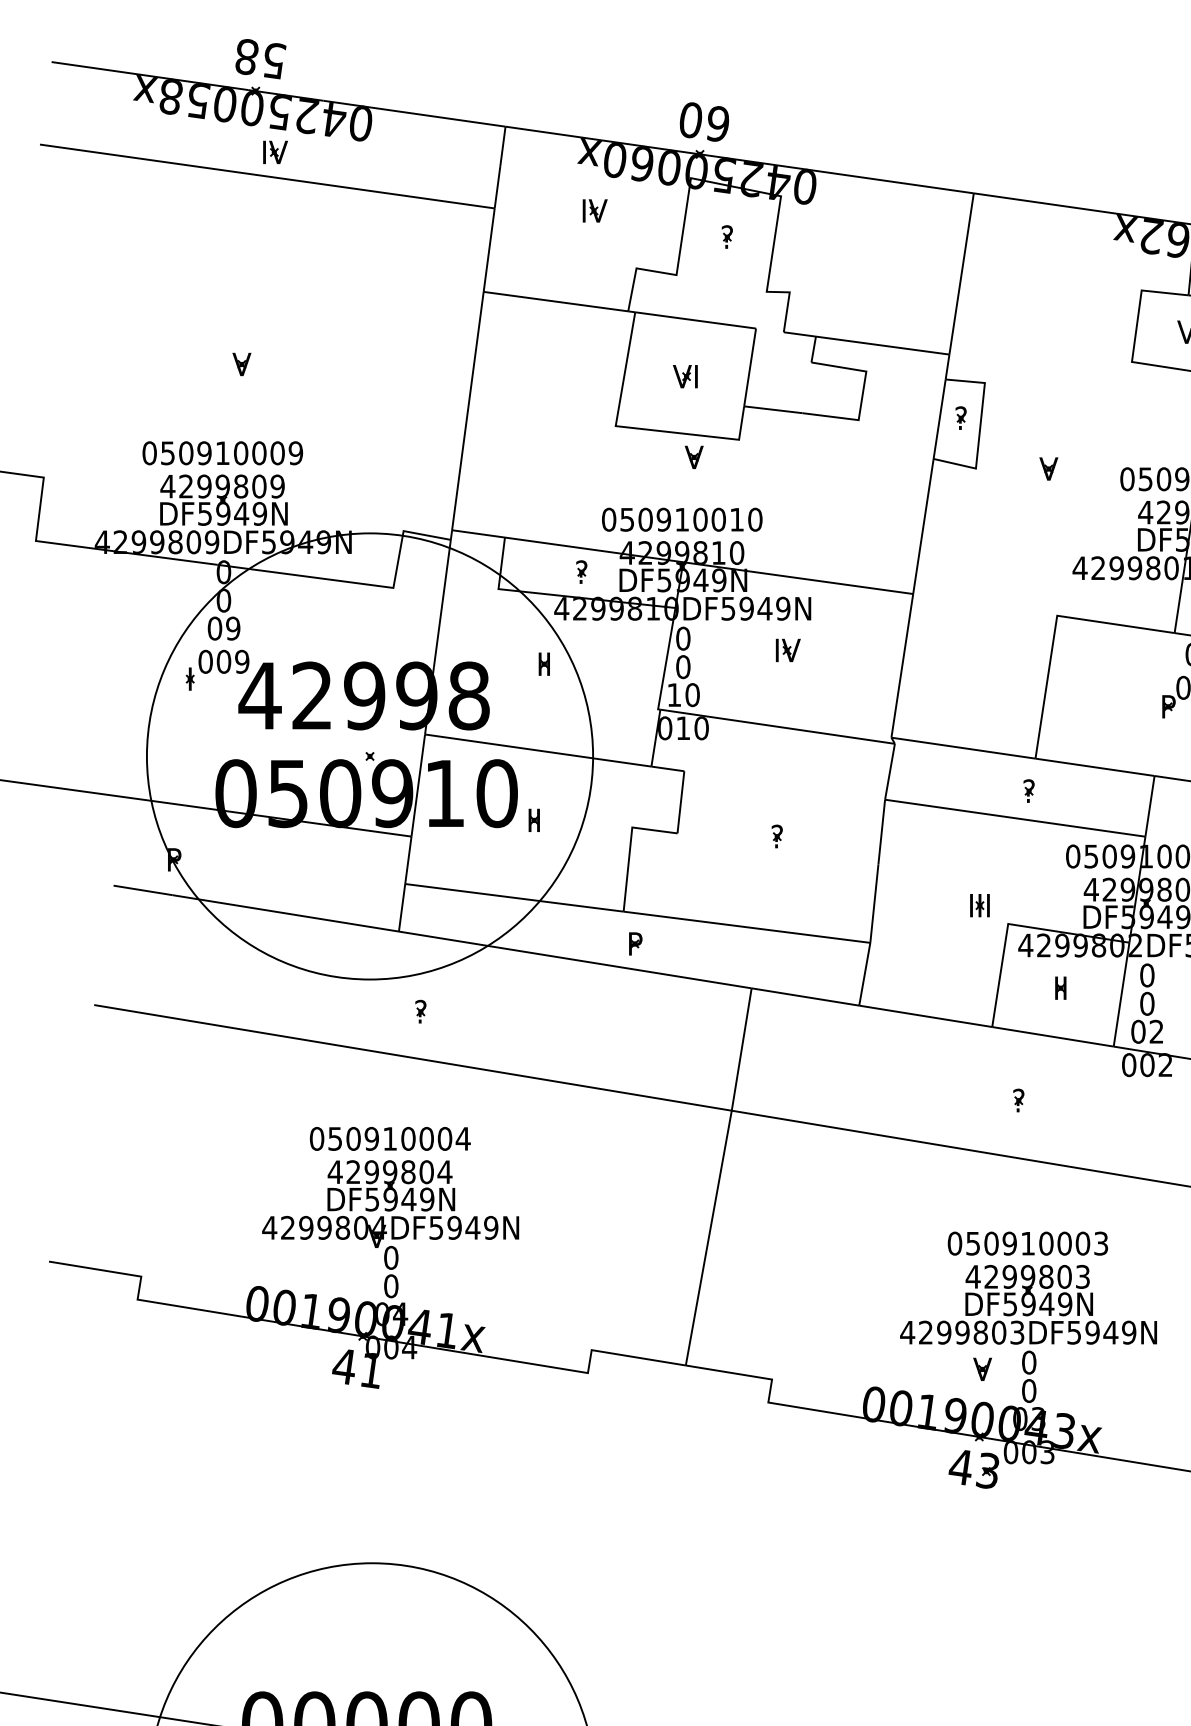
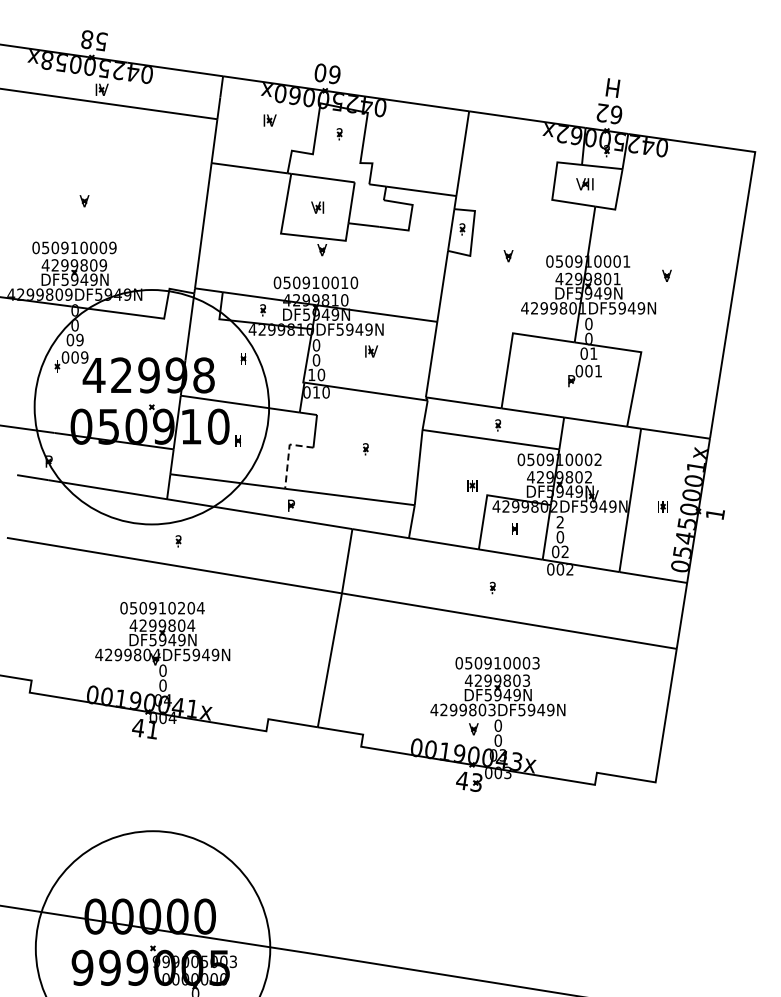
line: (630, 846) -> (288, 454), solid -> dashed
text: (1147, 975) -> (560, 522), 0 -> 2
text: (426, 1139) -> (181, 608), 050910004 -> 050910204

